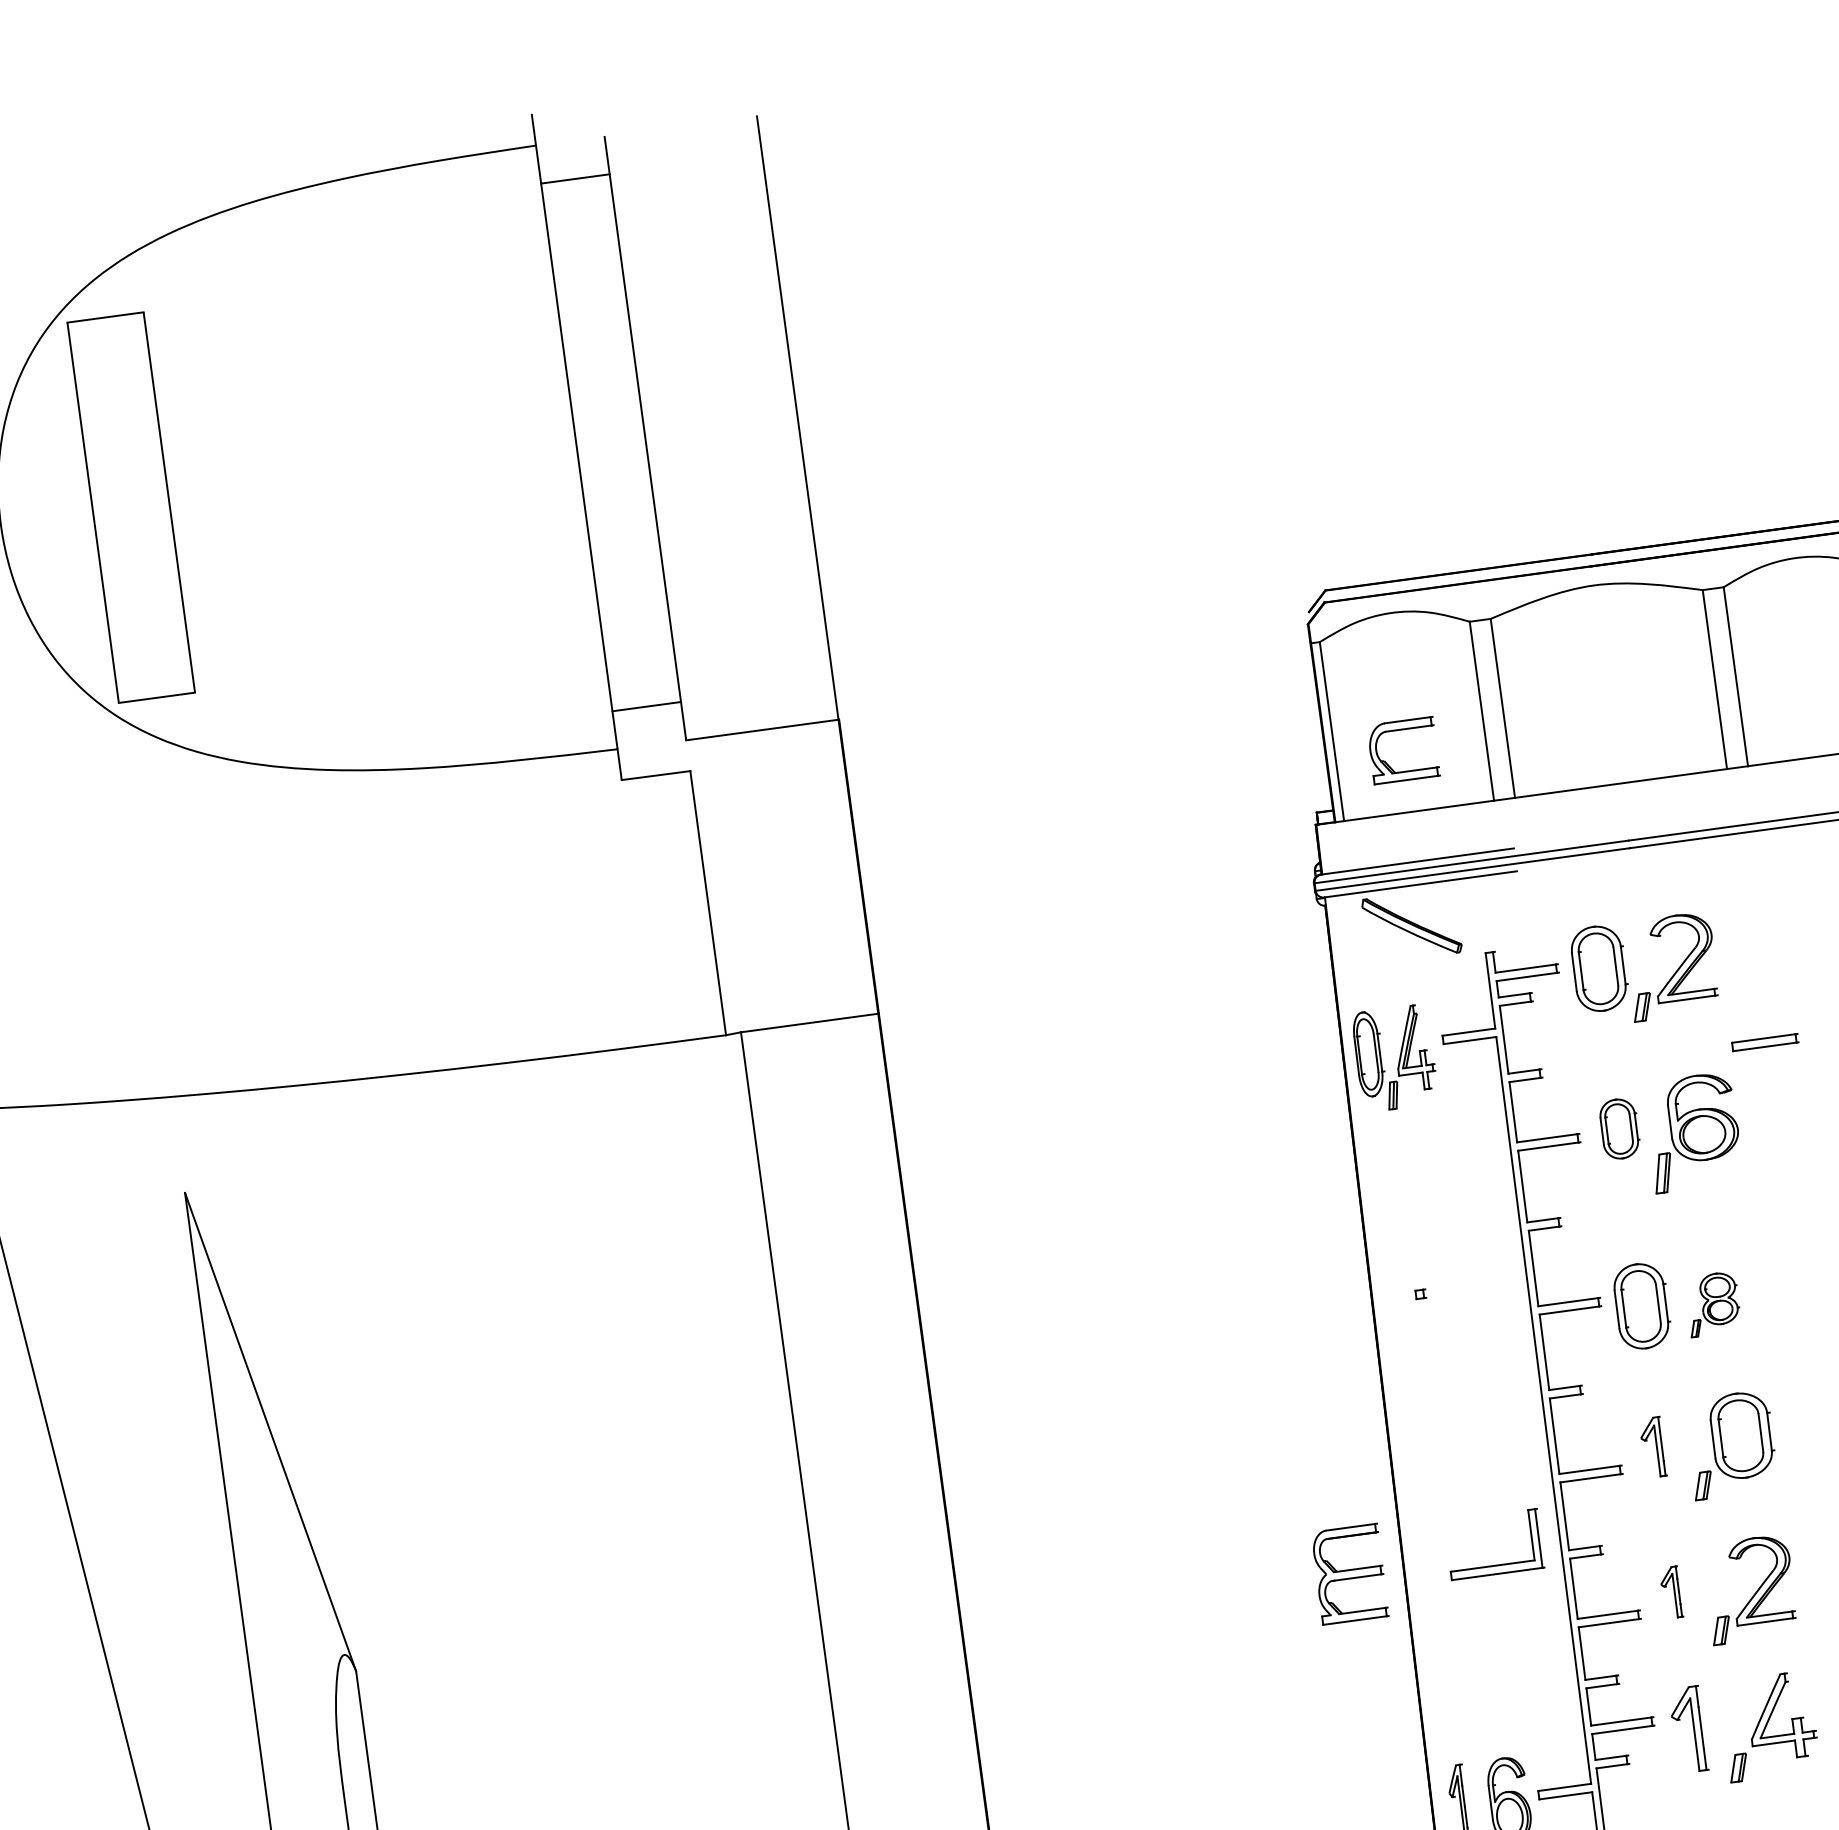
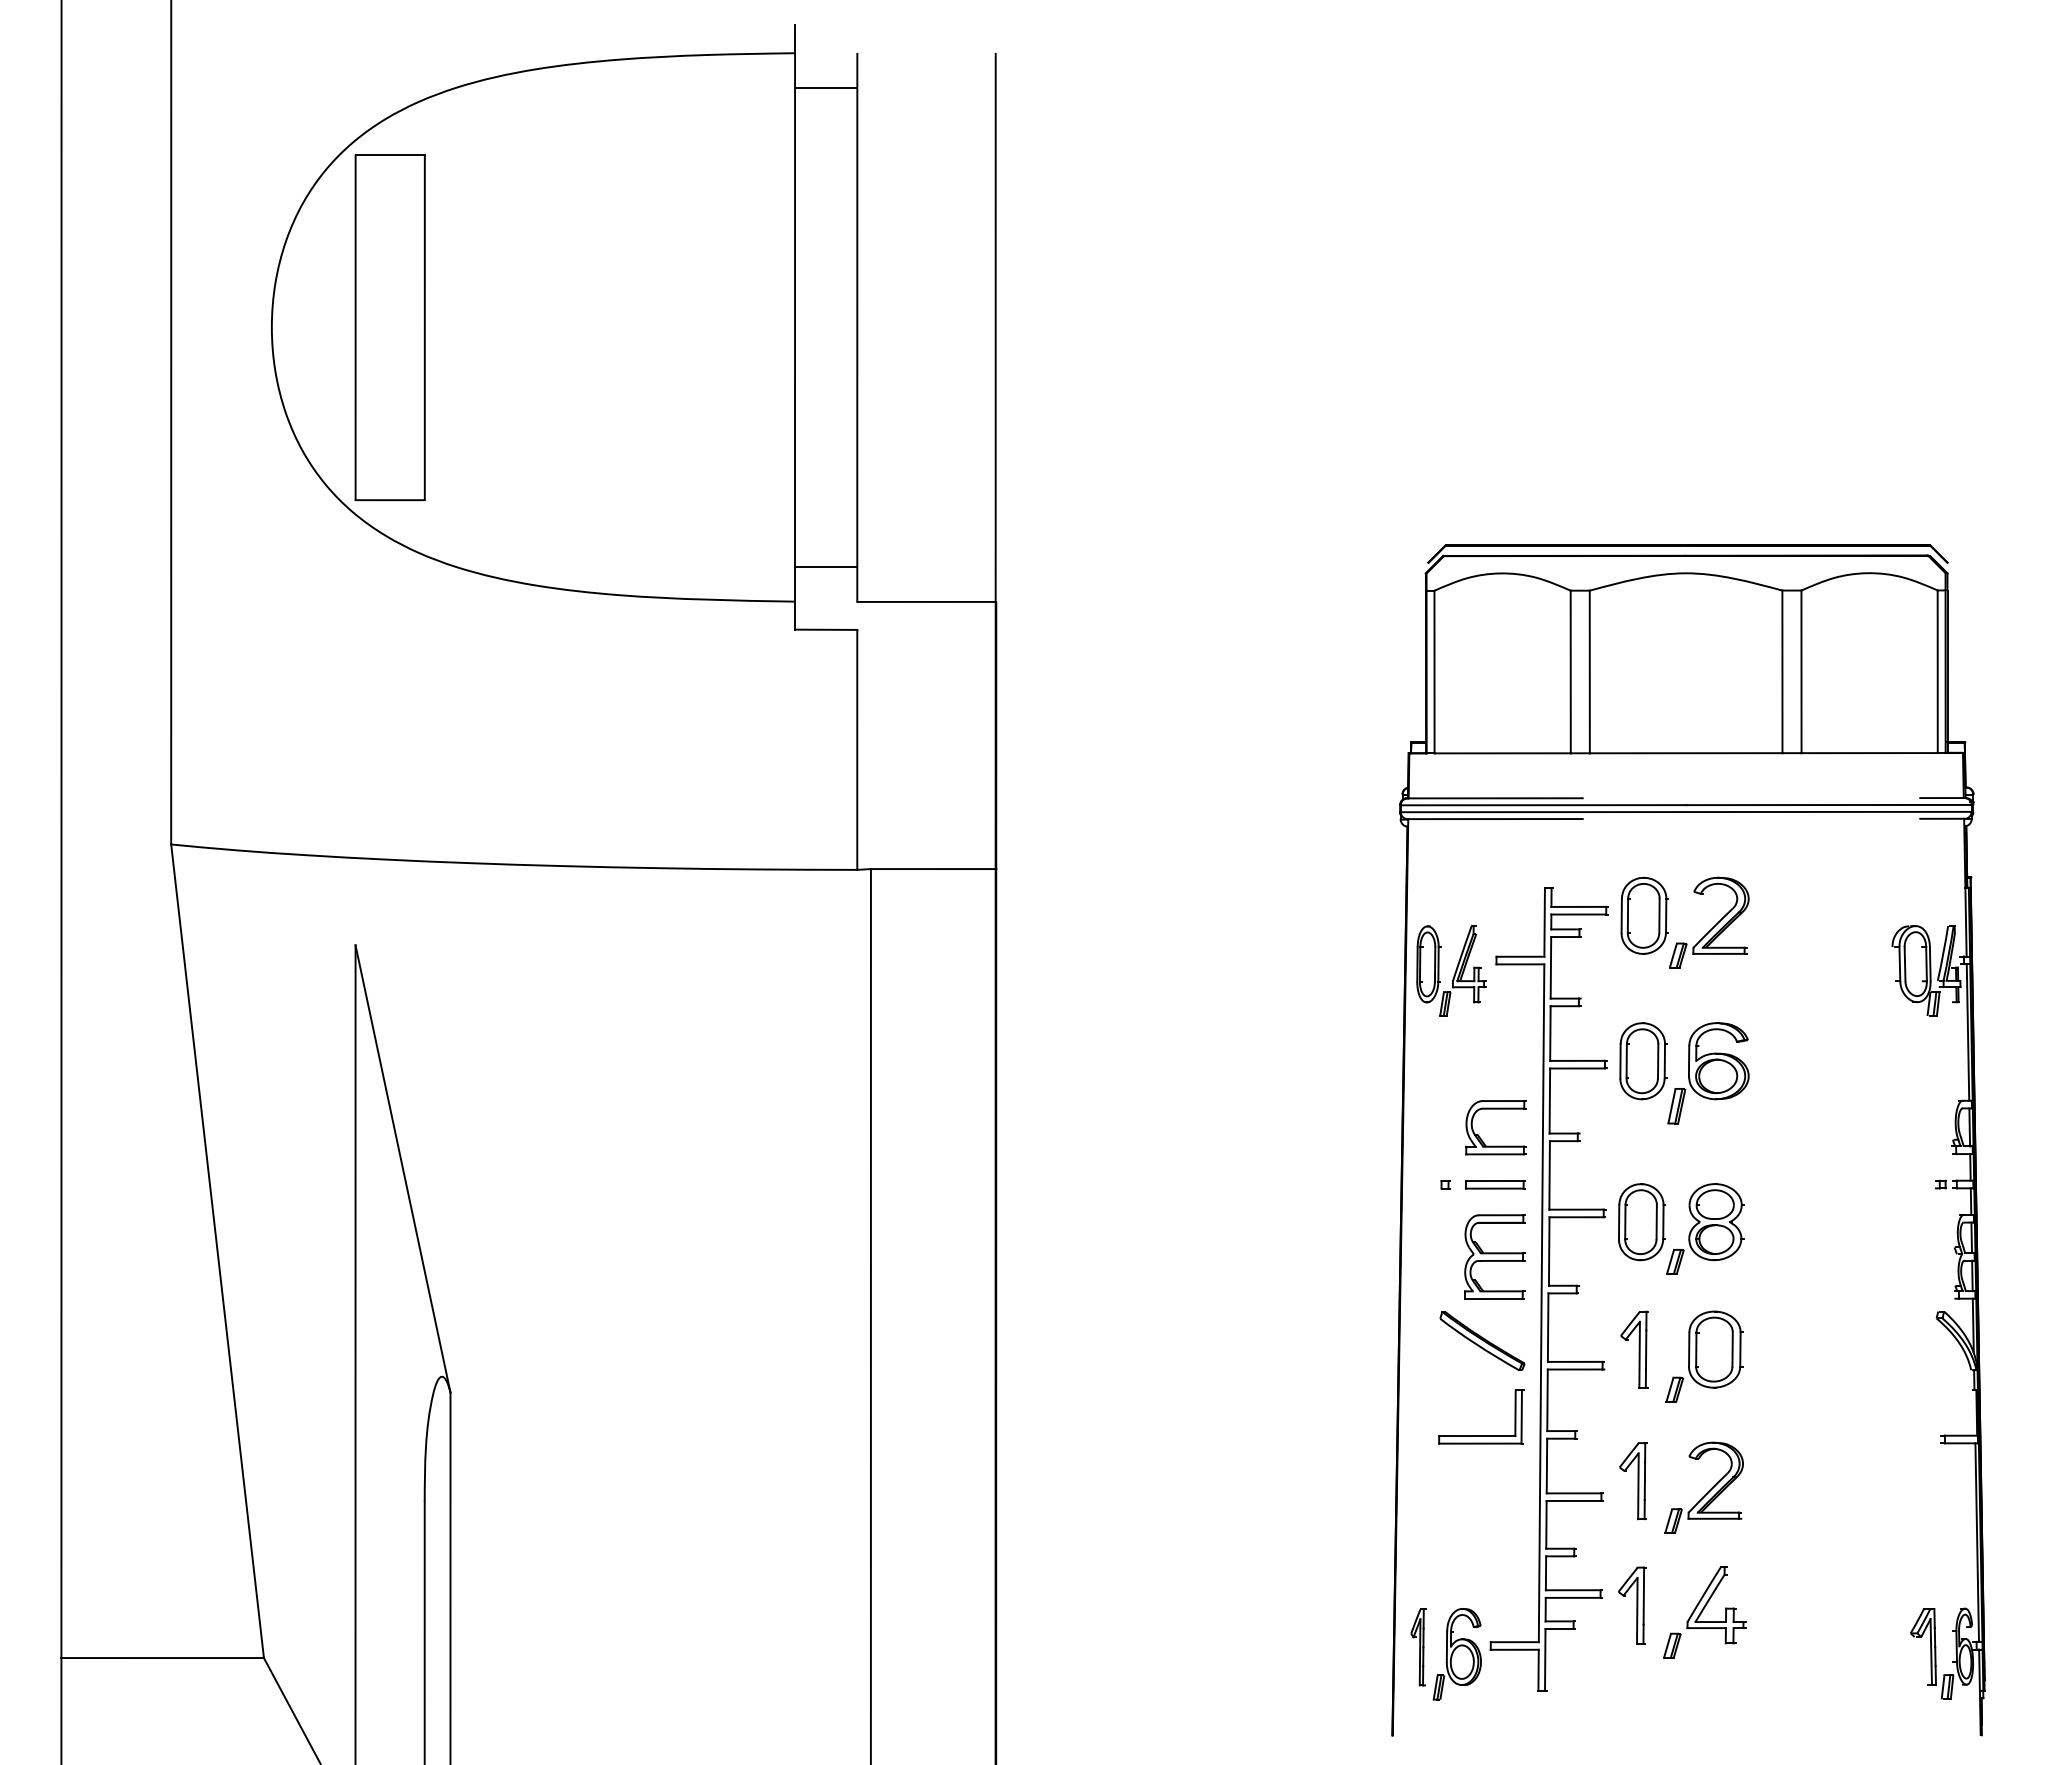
part: (1390, 765) -> (1482, 1139), moved
part: (1411, 925) -> (1482, 1340), moved
part: (1765, 1042) -> (1495, 1184), moved
part: (1619, 1129) -> (1643, 1061), size x1.43
part: (1713, 1303) -> (1705, 1228), size x1.67
part: (1652, 1447) -> (1634, 1349), size x1.43
part: (1349, 1573) -> (1494, 1256), moved
part: (1671, 1592) -> (1633, 1481), size x1.67

